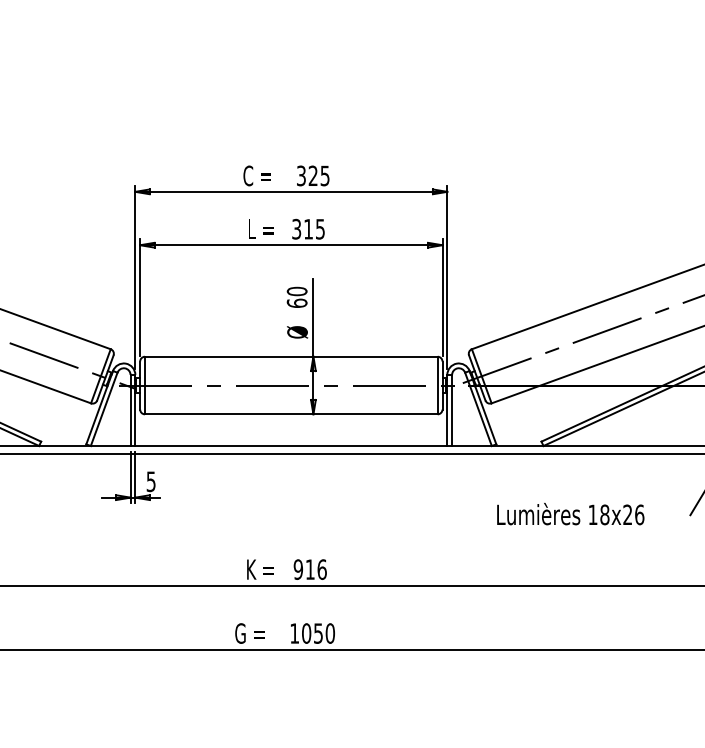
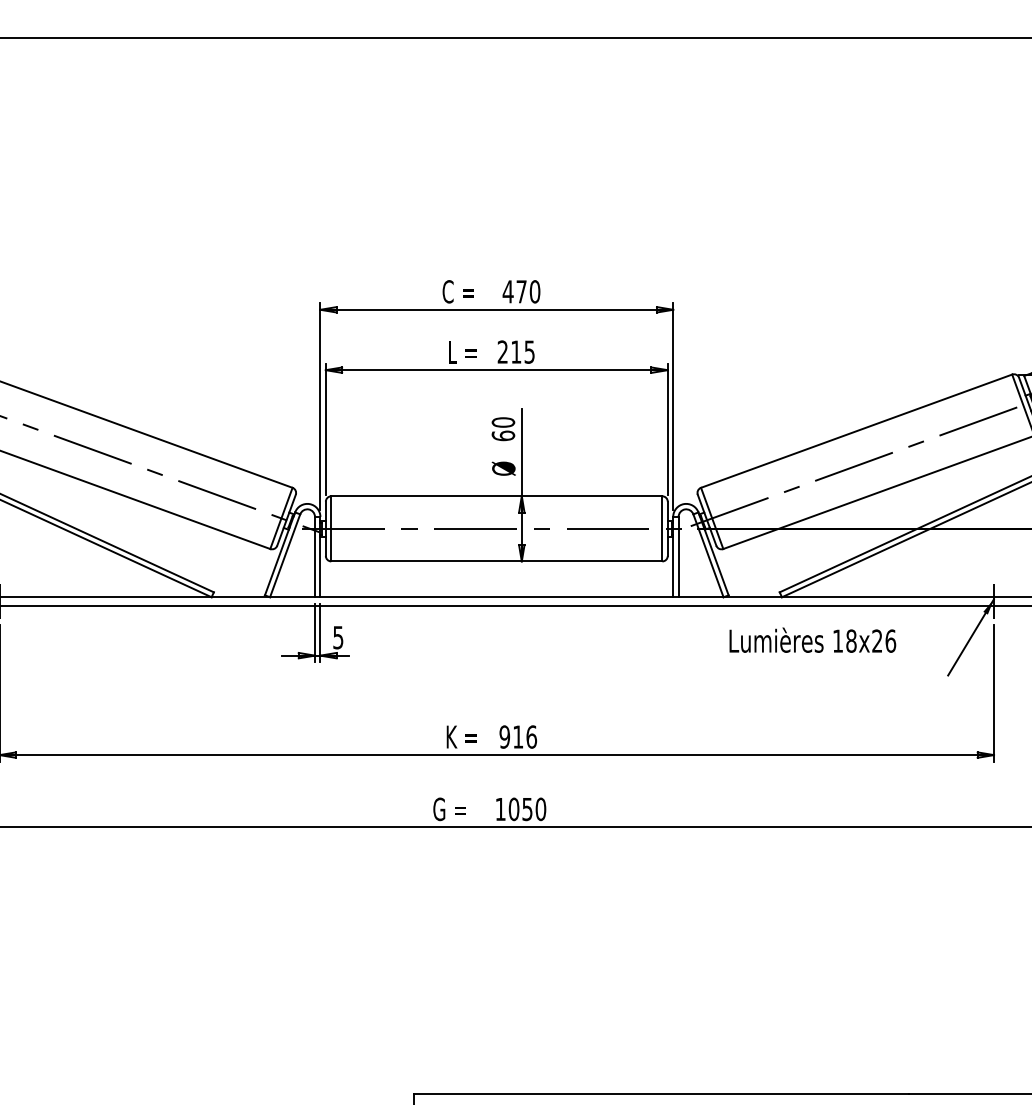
text: (313, 175) -> (521, 291), 325 -> 470
text: (296, 228) -> (502, 351), 315 -> 215
text: (570, 513) -> (812, 639), moved

